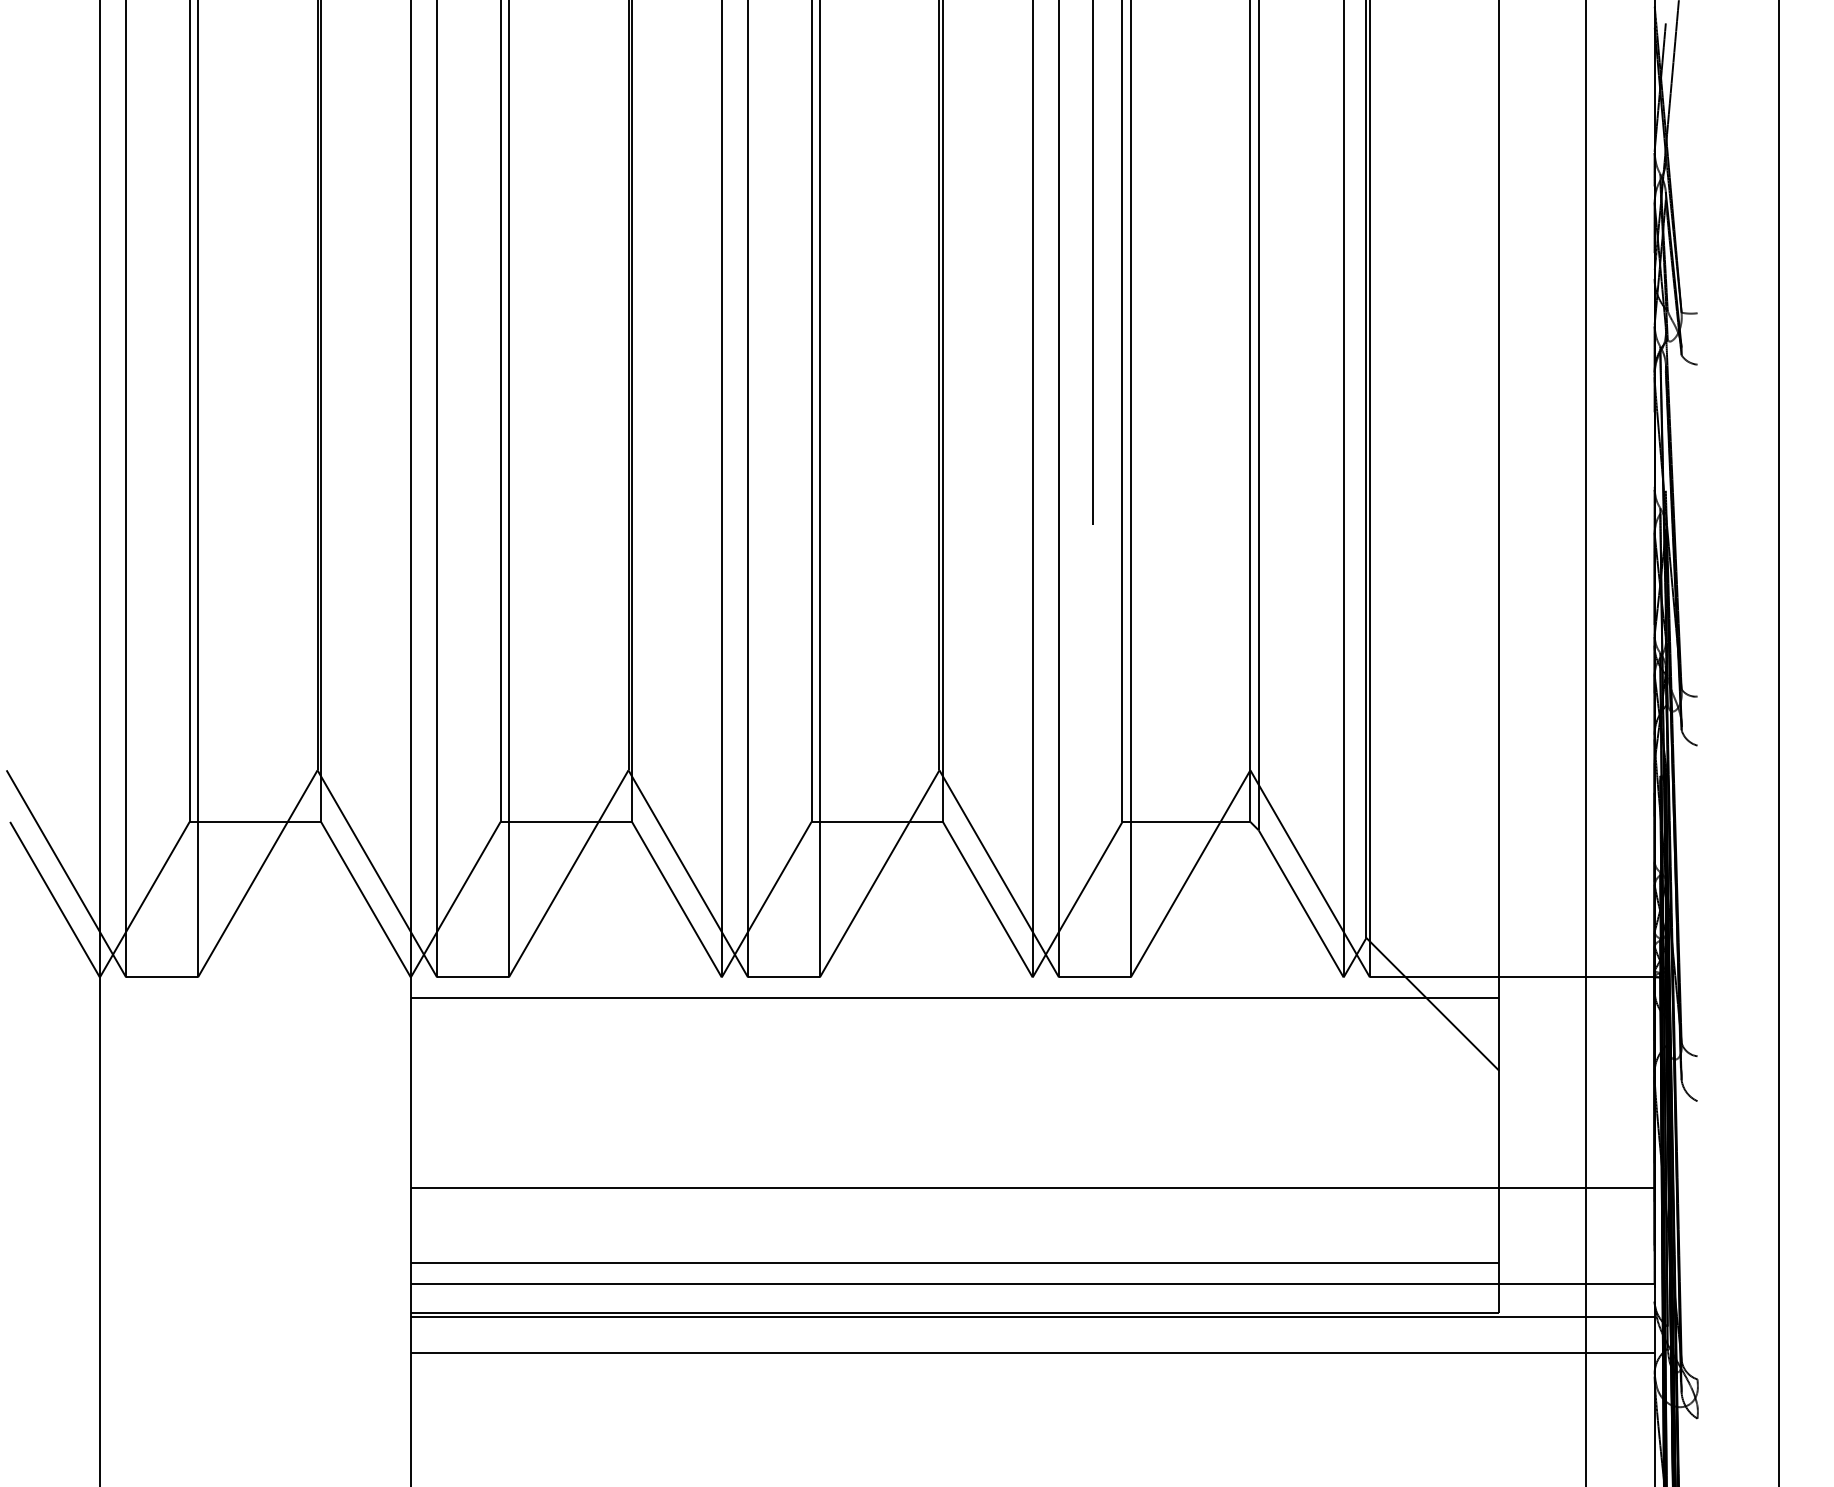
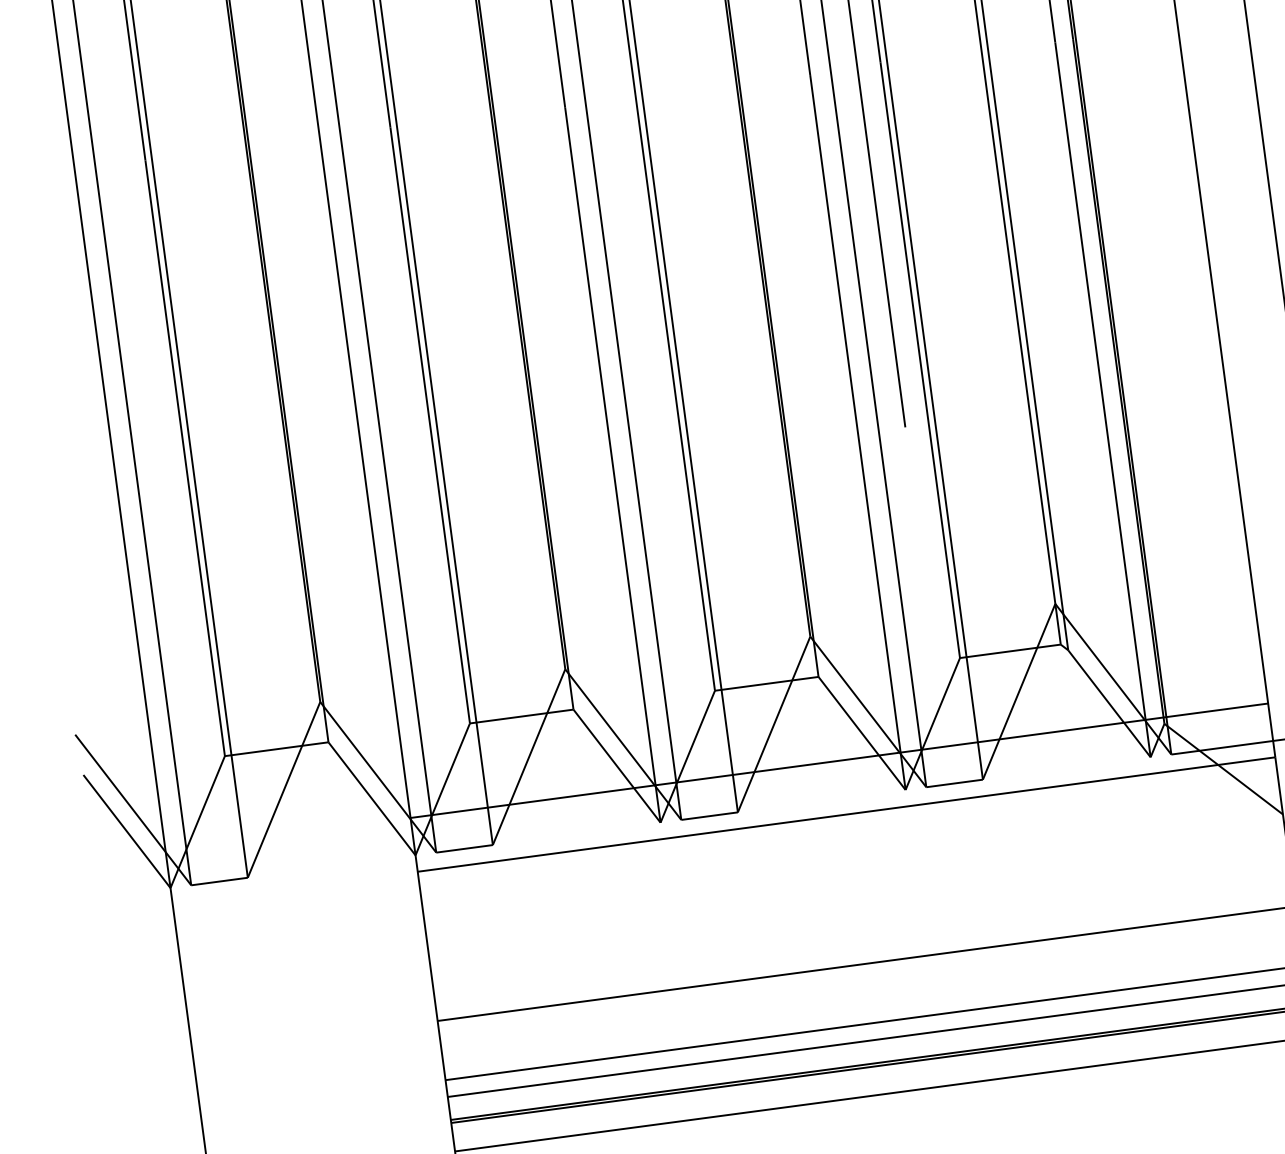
line: (954, 929) -> (838, 760), added

